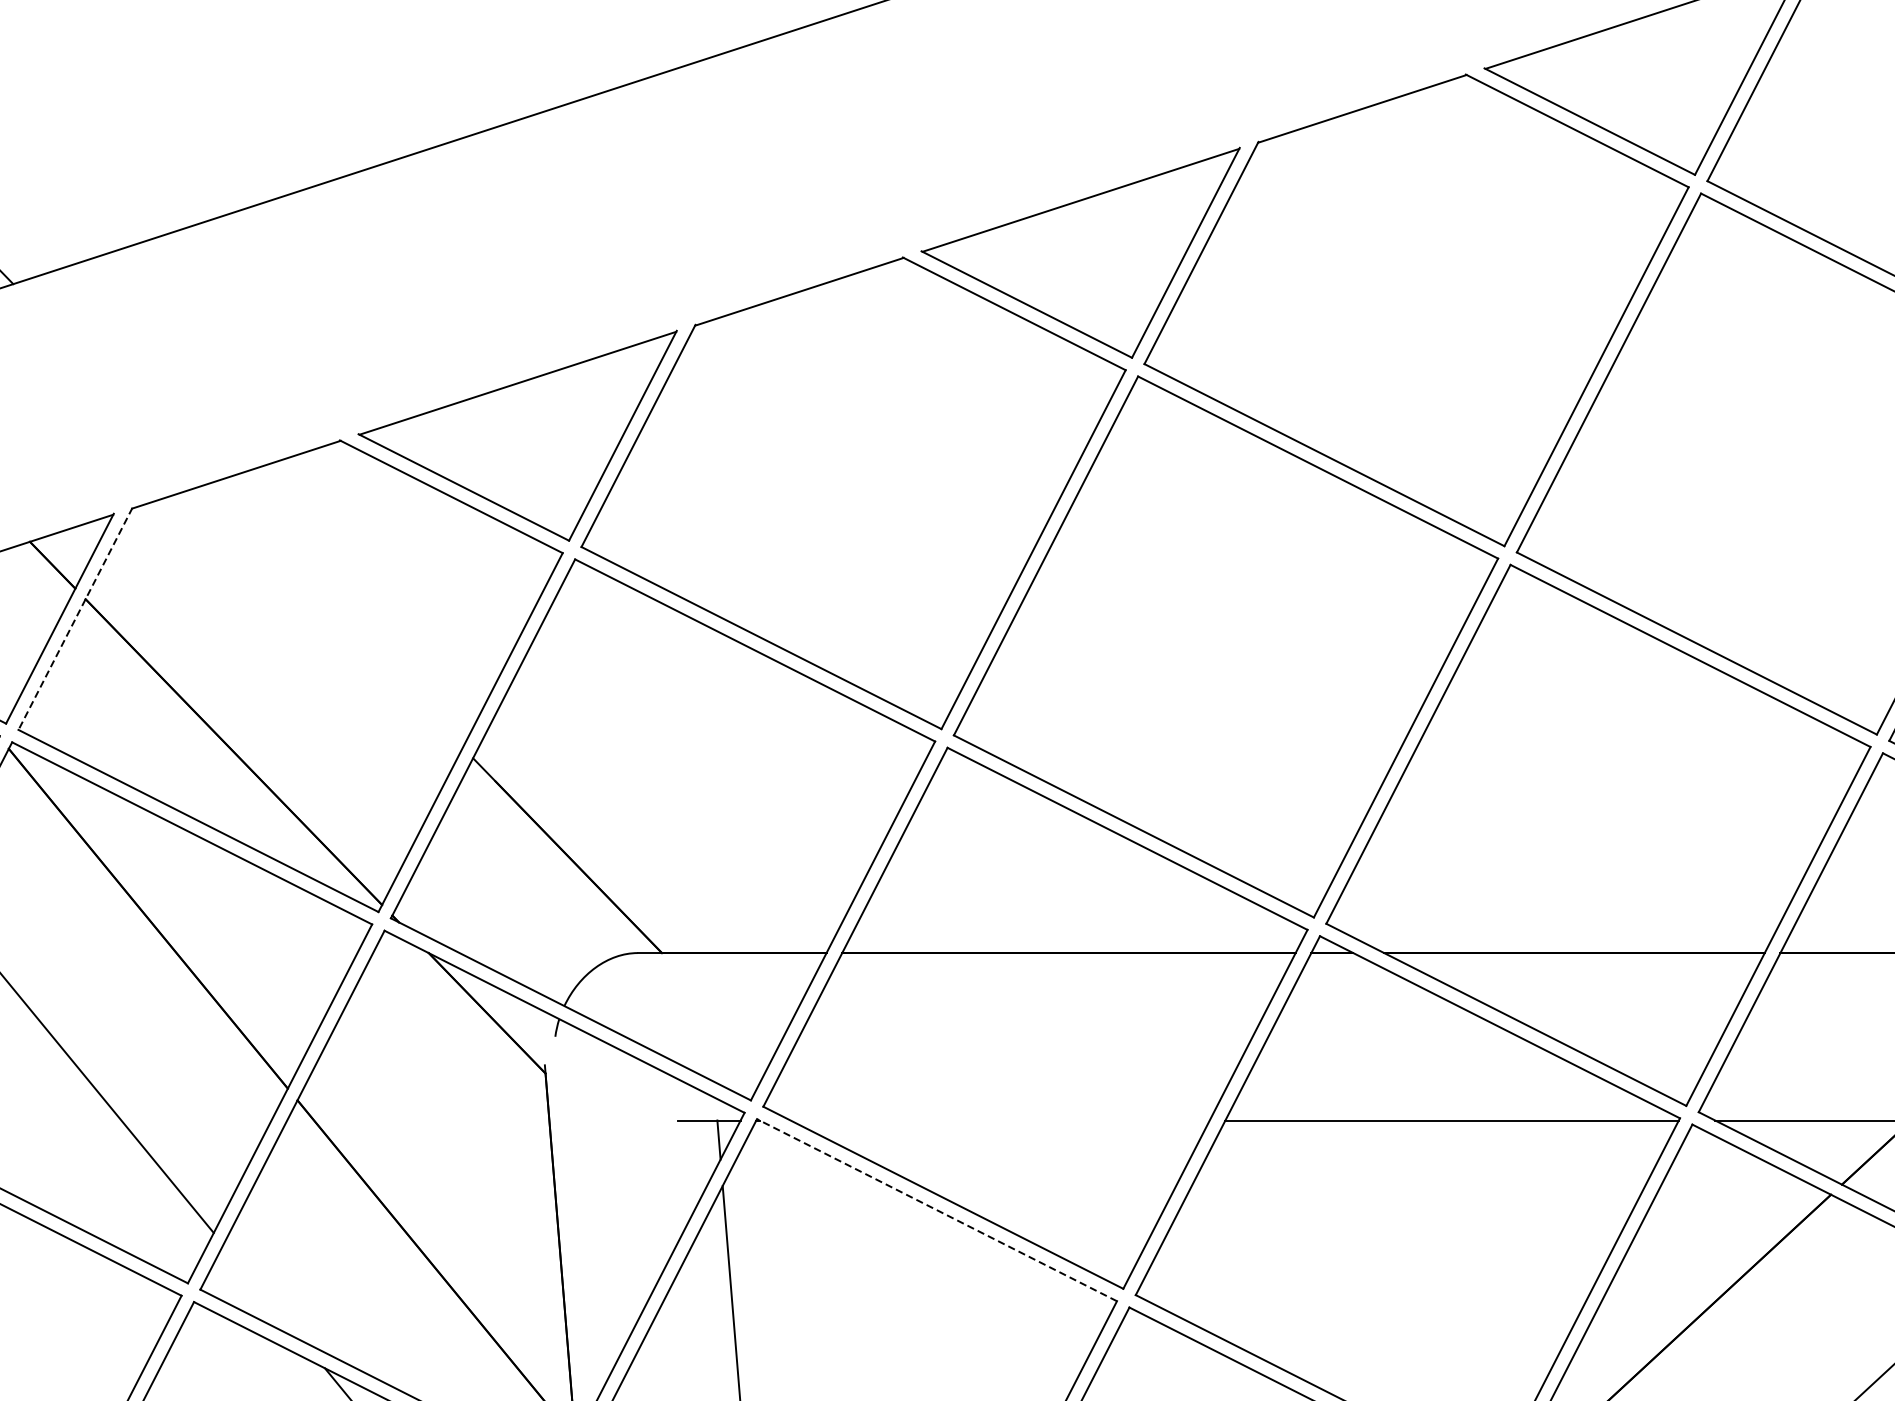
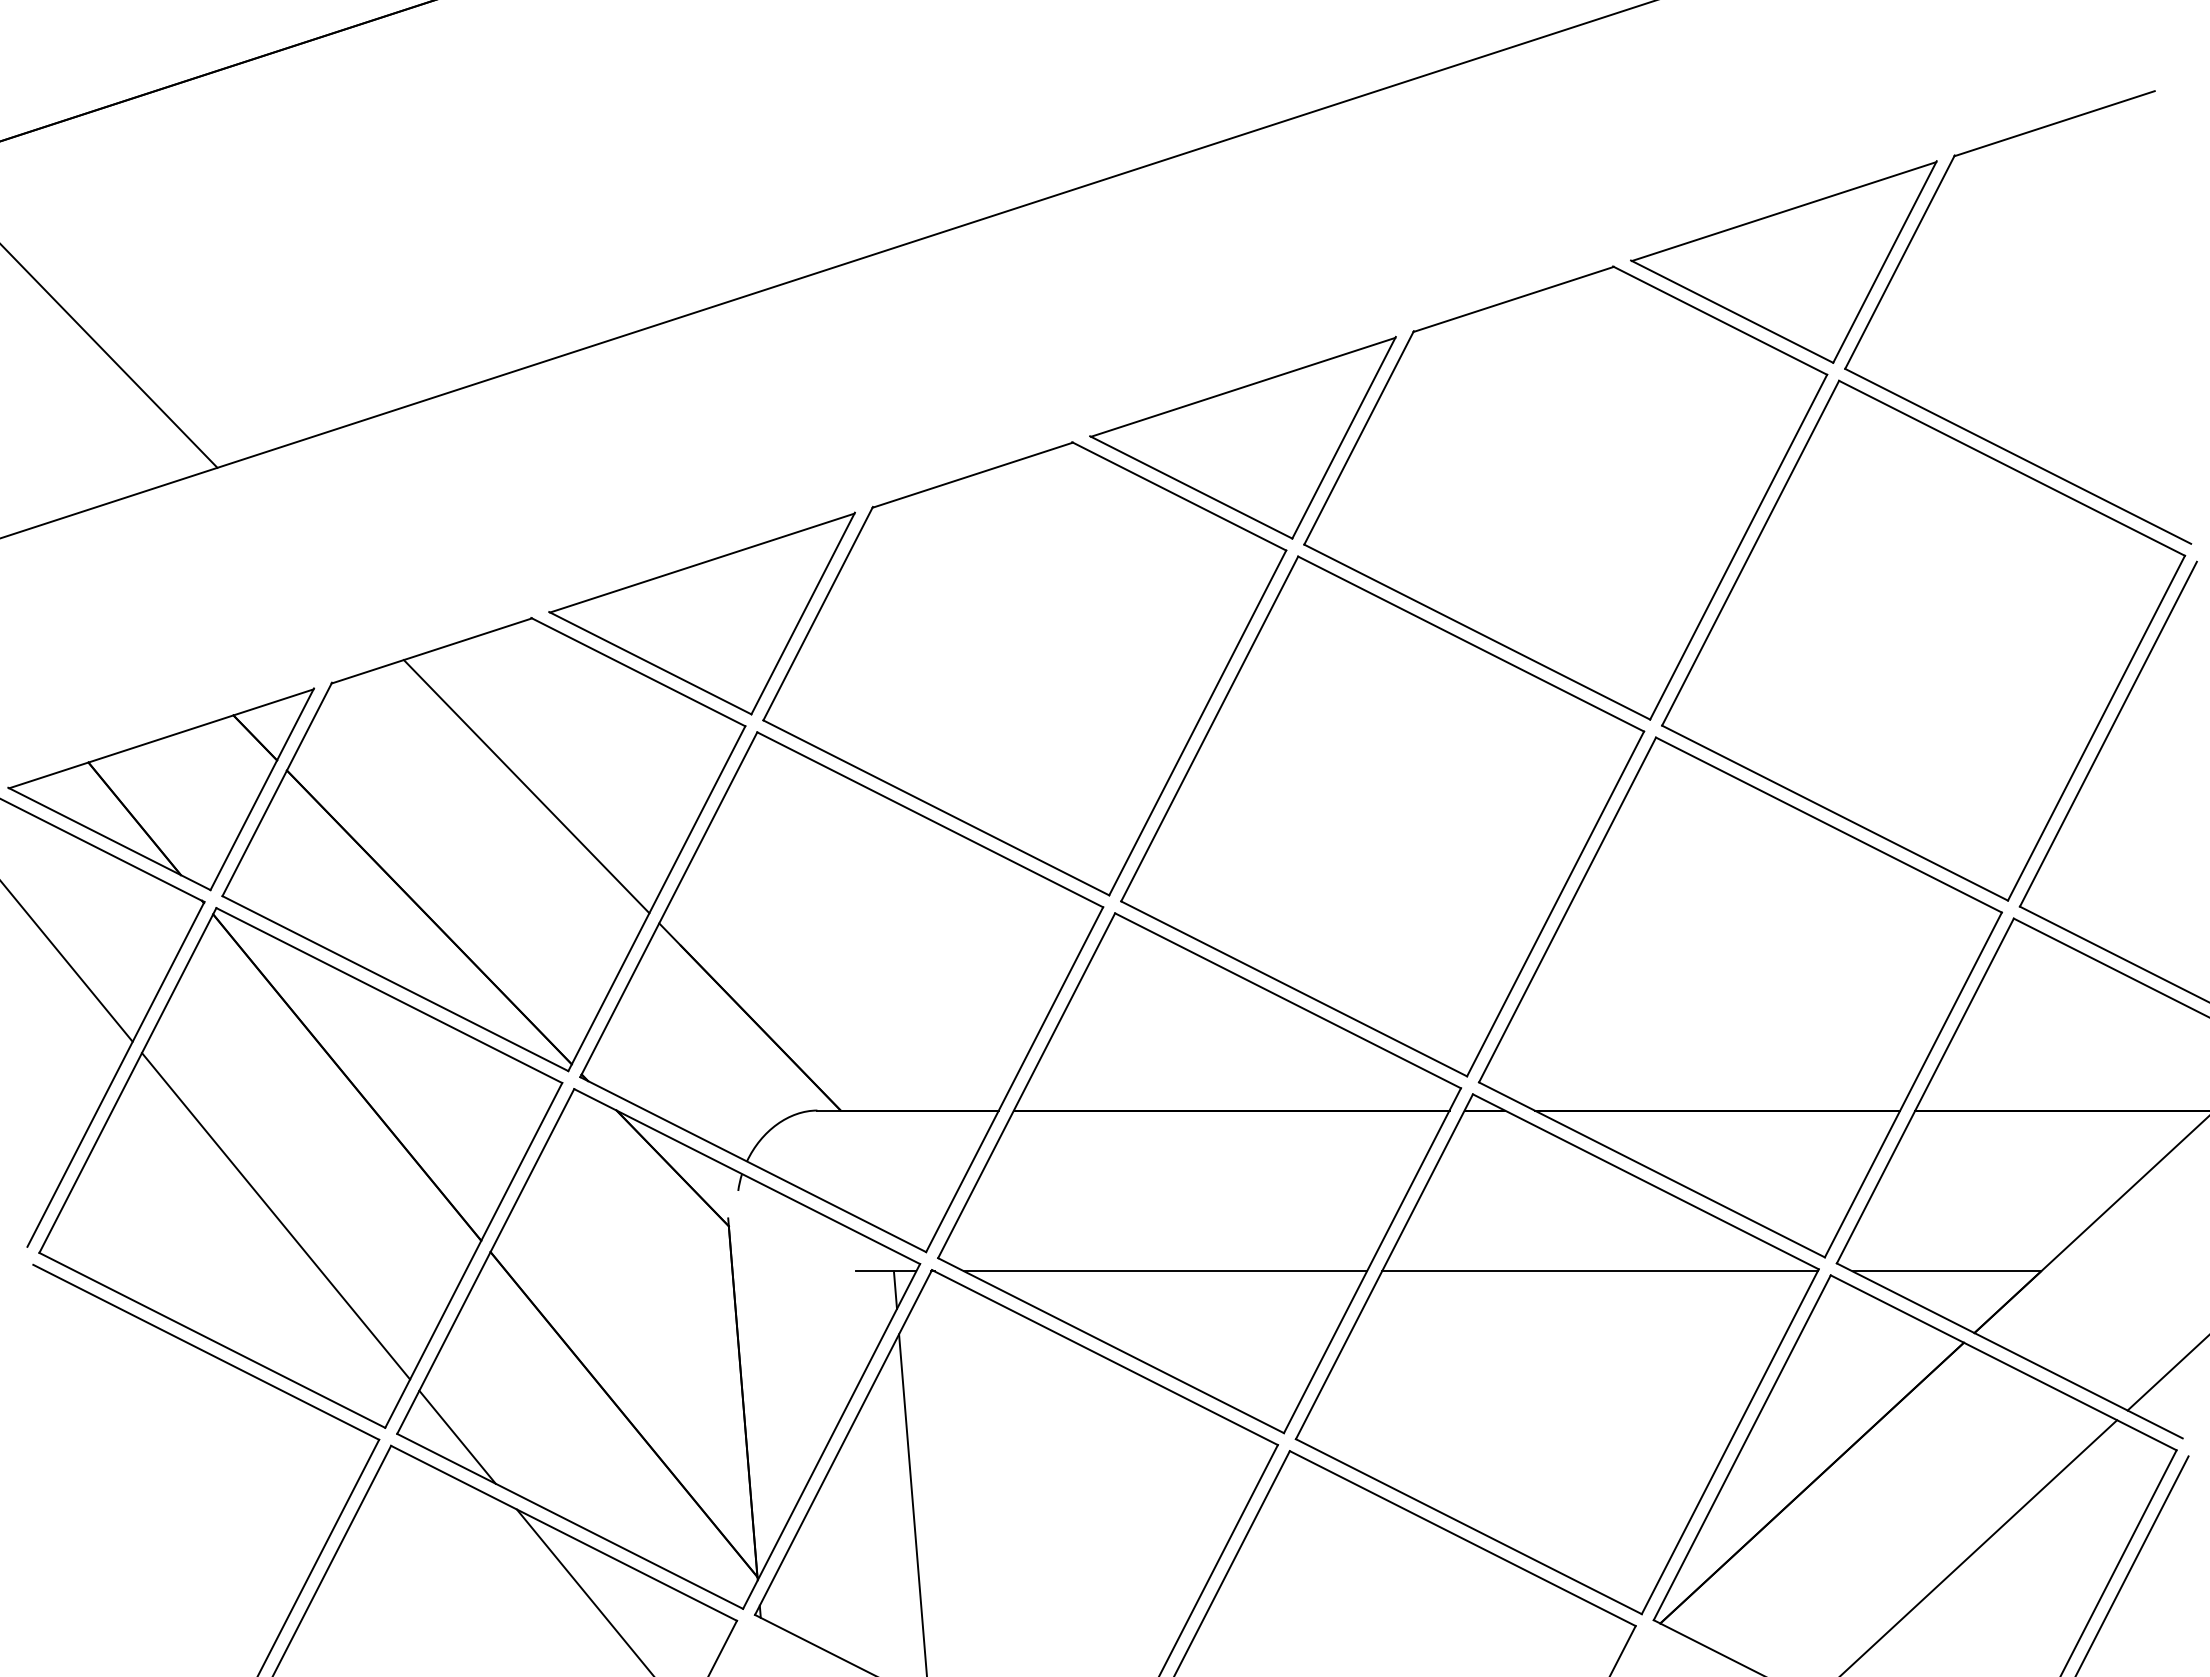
line: (334, 615) -> (526, 786), added
line: (75, 618) -> (277, 789), dashed -> solid
line: (1000, 1120) -> (1165, 1271), added
line: (936, 1210) -> (1104, 1357), dashed -> solid
line: (263, 1292) -> (457, 1436), added

